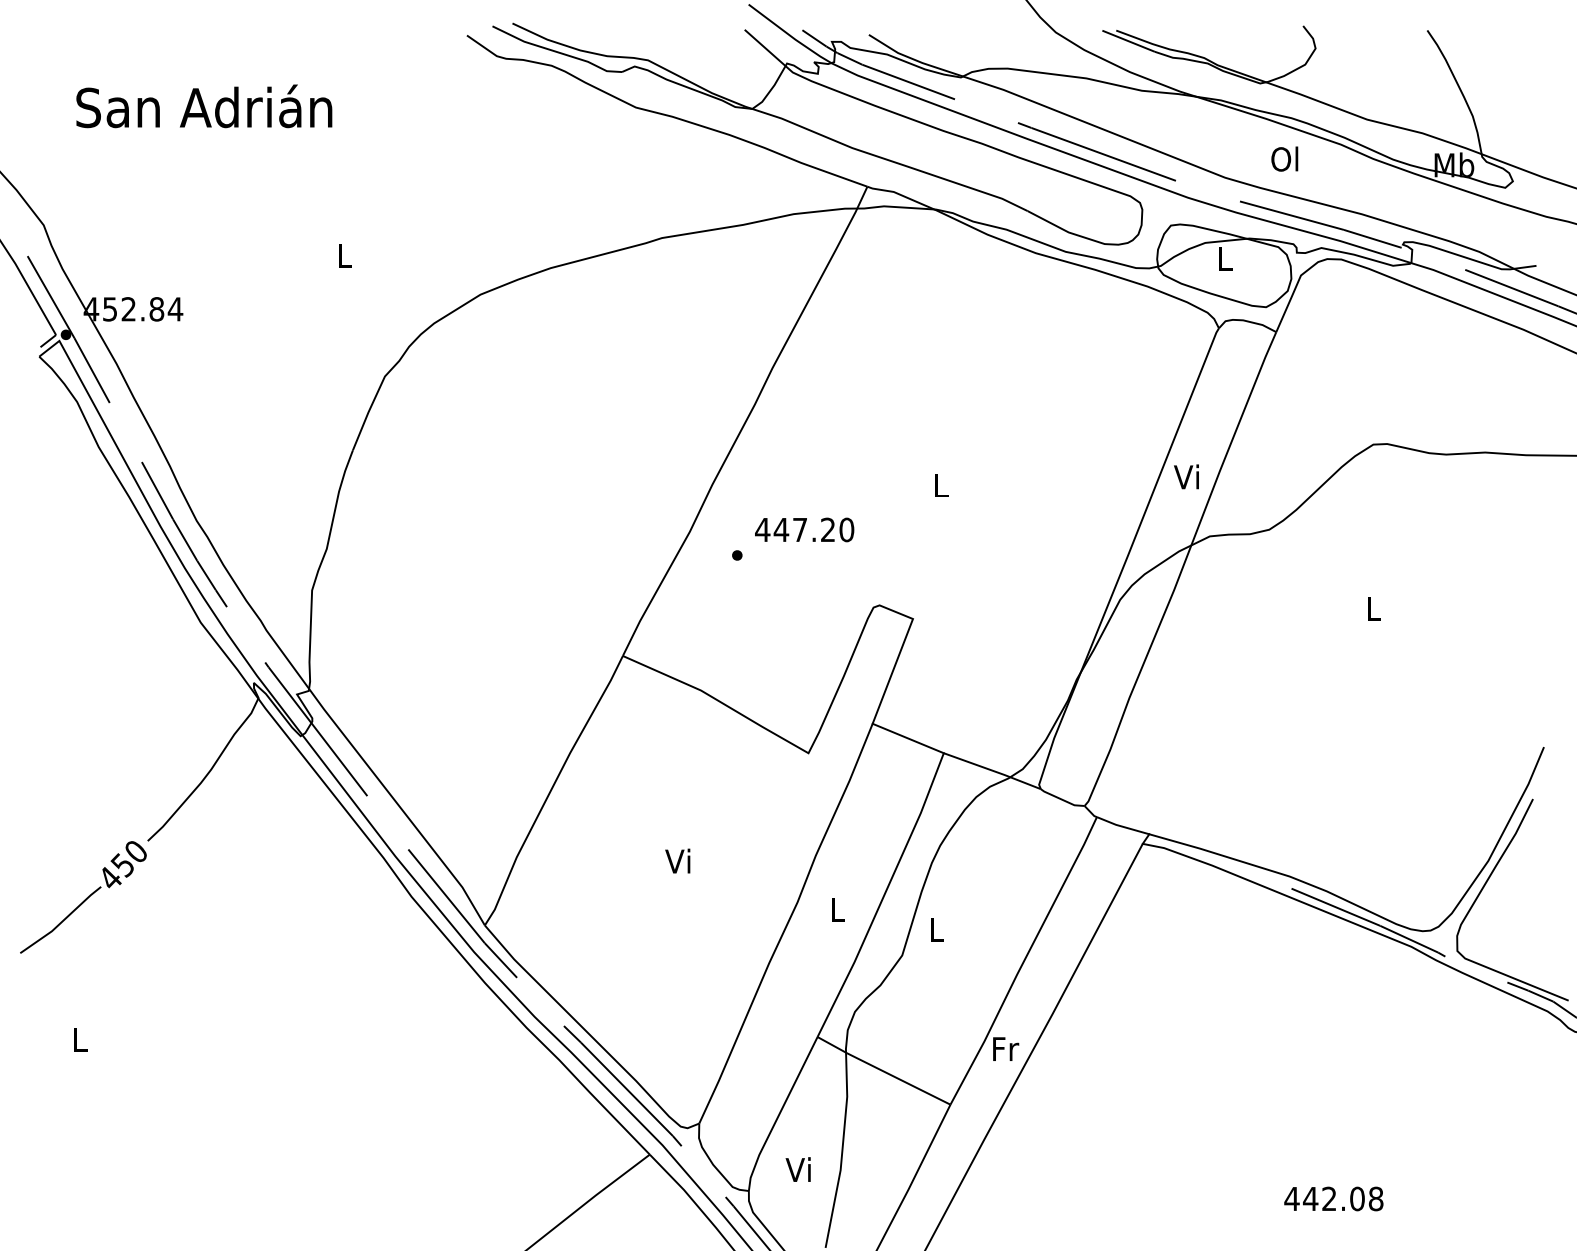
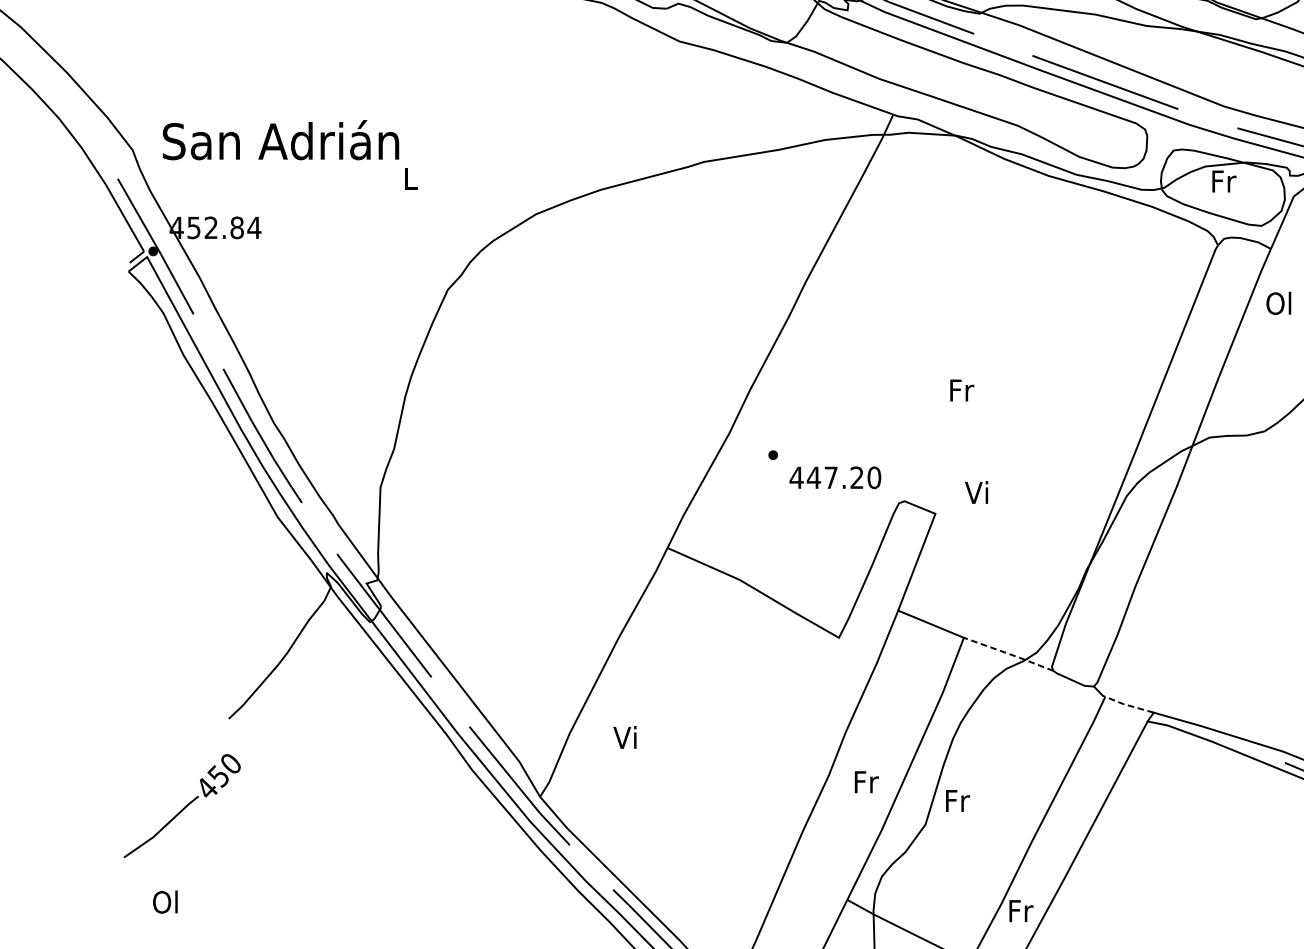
text: (204, 106) -> (281, 140), moved
text: (1284, 158) -> (1278, 302), moved
text: (1225, 258) -> (1224, 180), L -> Fr
text: (1186, 476) -> (976, 492), moved
text: (942, 485) -> (962, 390), L -> Fr
text: (804, 529) -> (835, 477), moved
line: (992, 770) -> (1008, 653), solid -> dashed
line: (1121, 826) -> (1128, 705), solid -> dashed
text: (677, 860) -> (624, 736), moved
part: (83, 897) -> (182, 806), moved
text: (838, 909) -> (866, 782), L -> Fr
text: (937, 929) -> (958, 800), L -> Fr
text: (78, 1038) -> (164, 901), L -> Ol

